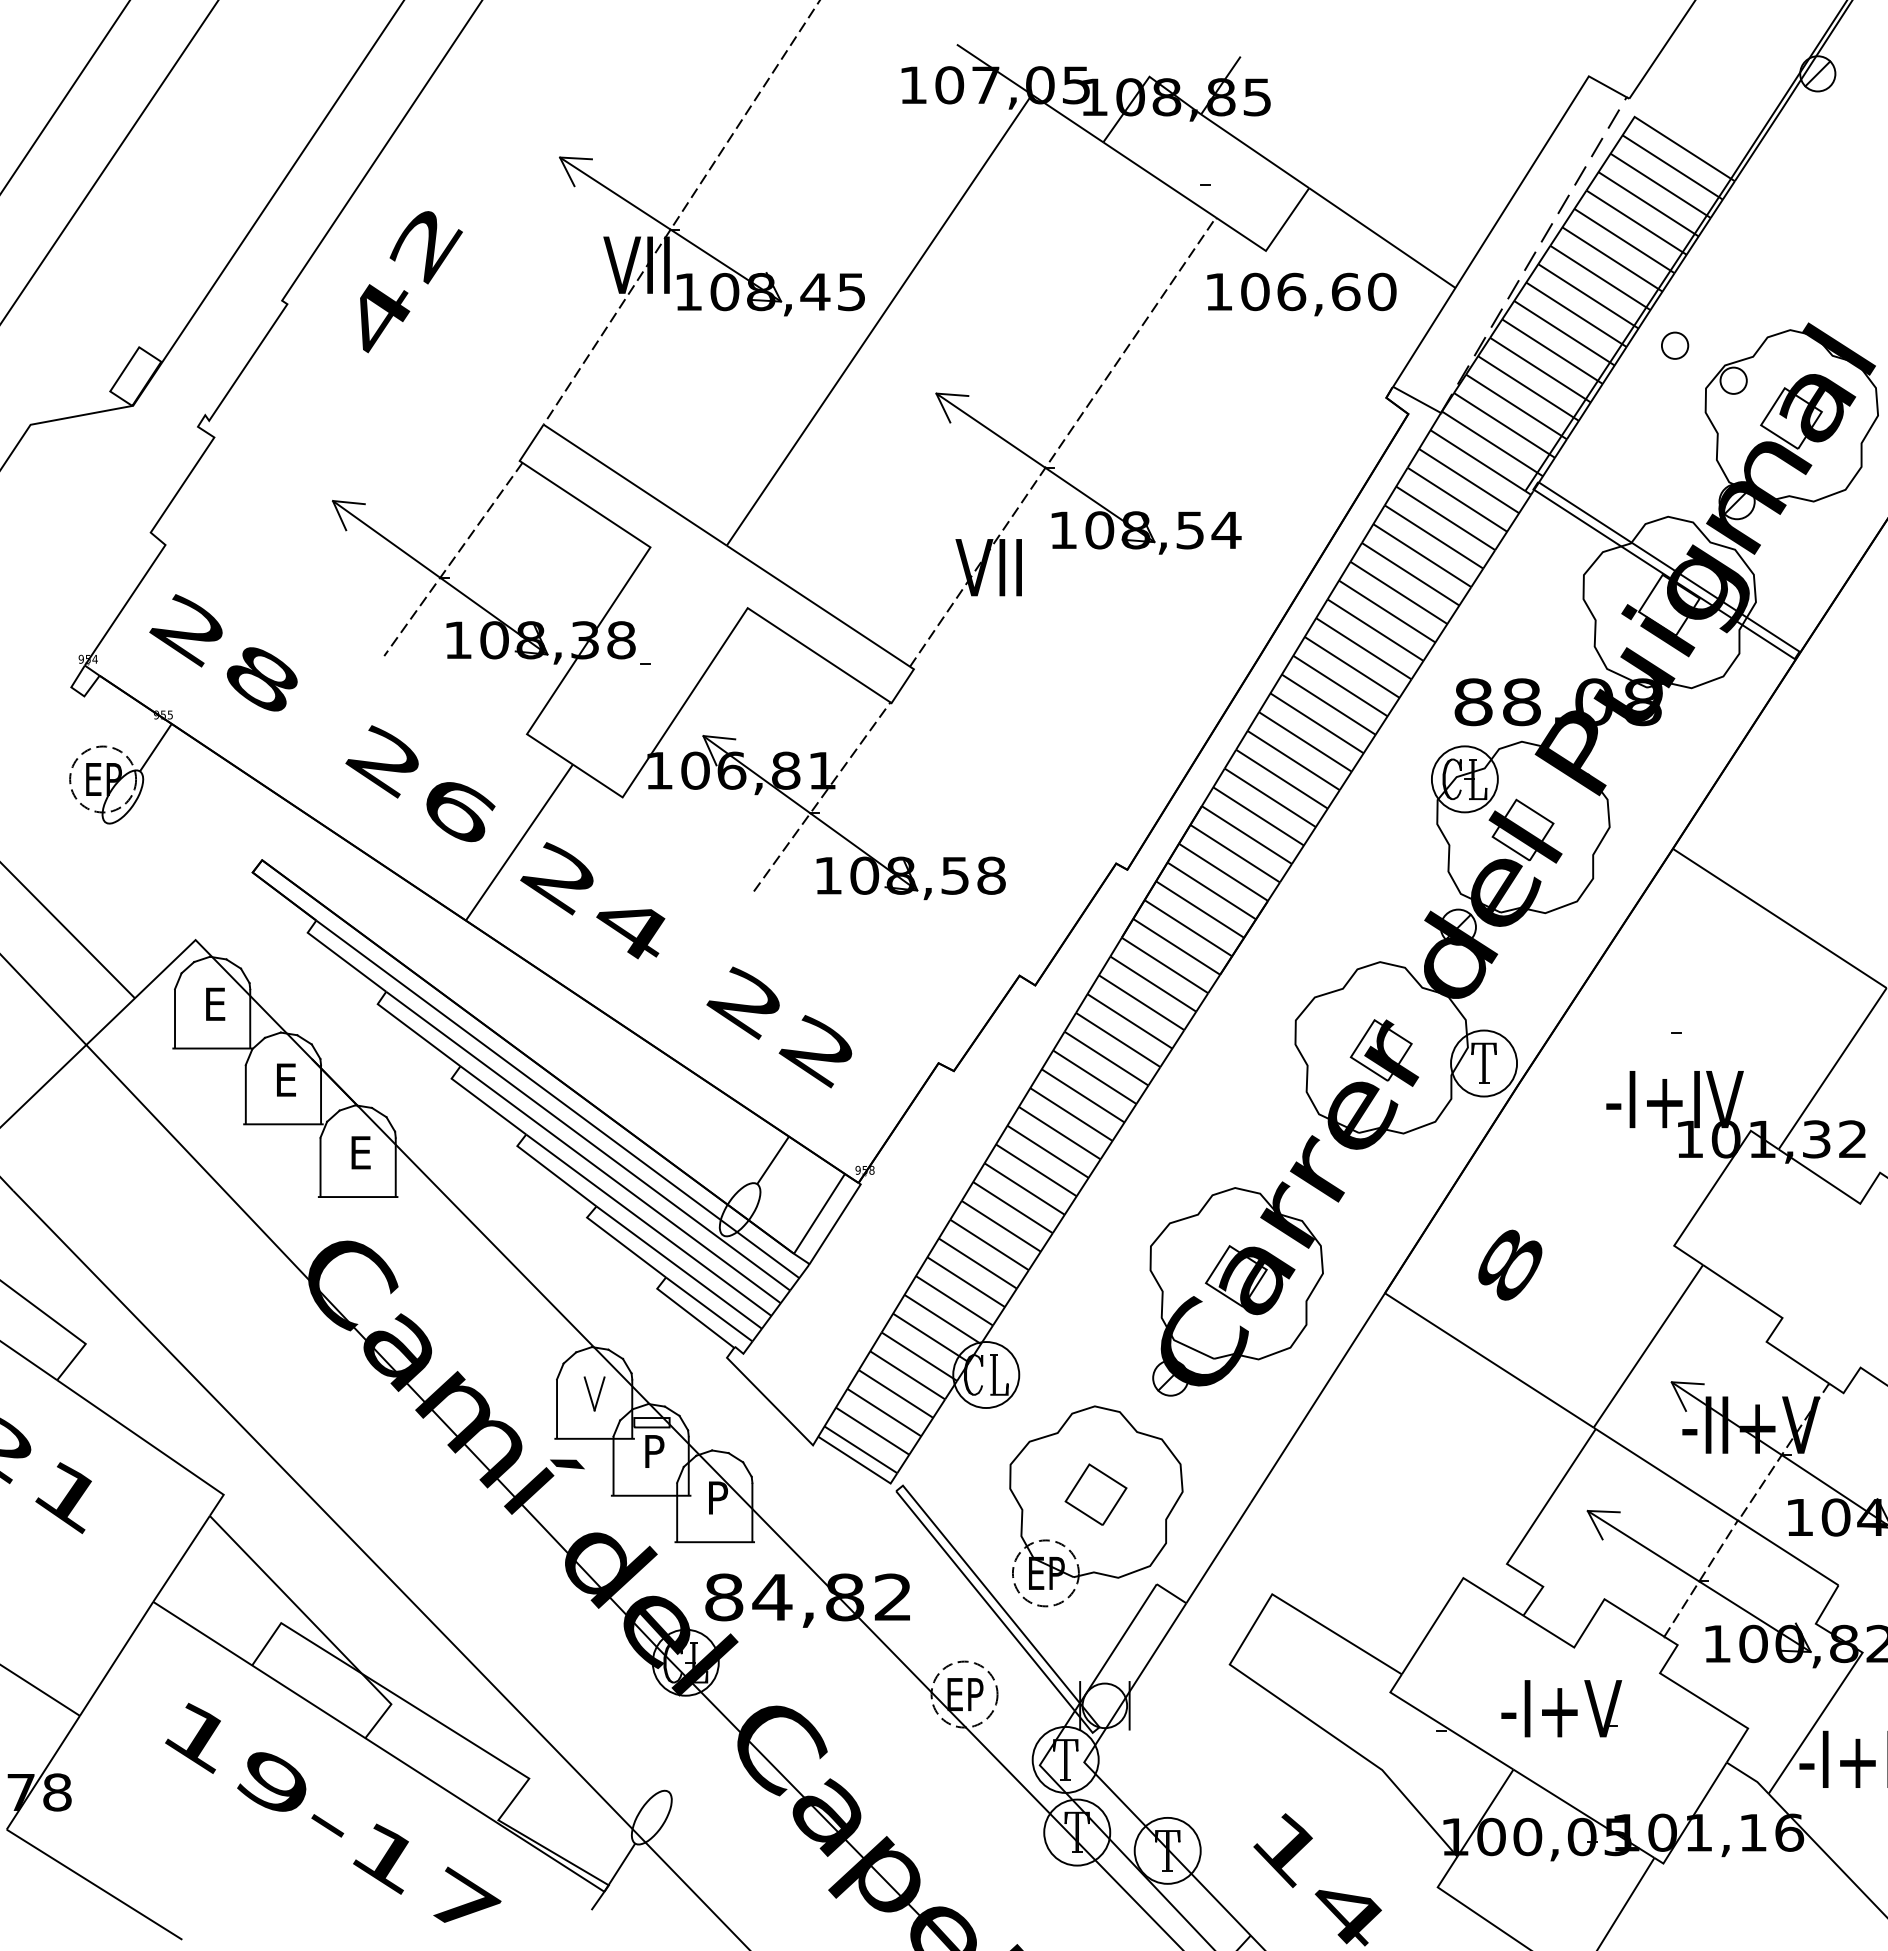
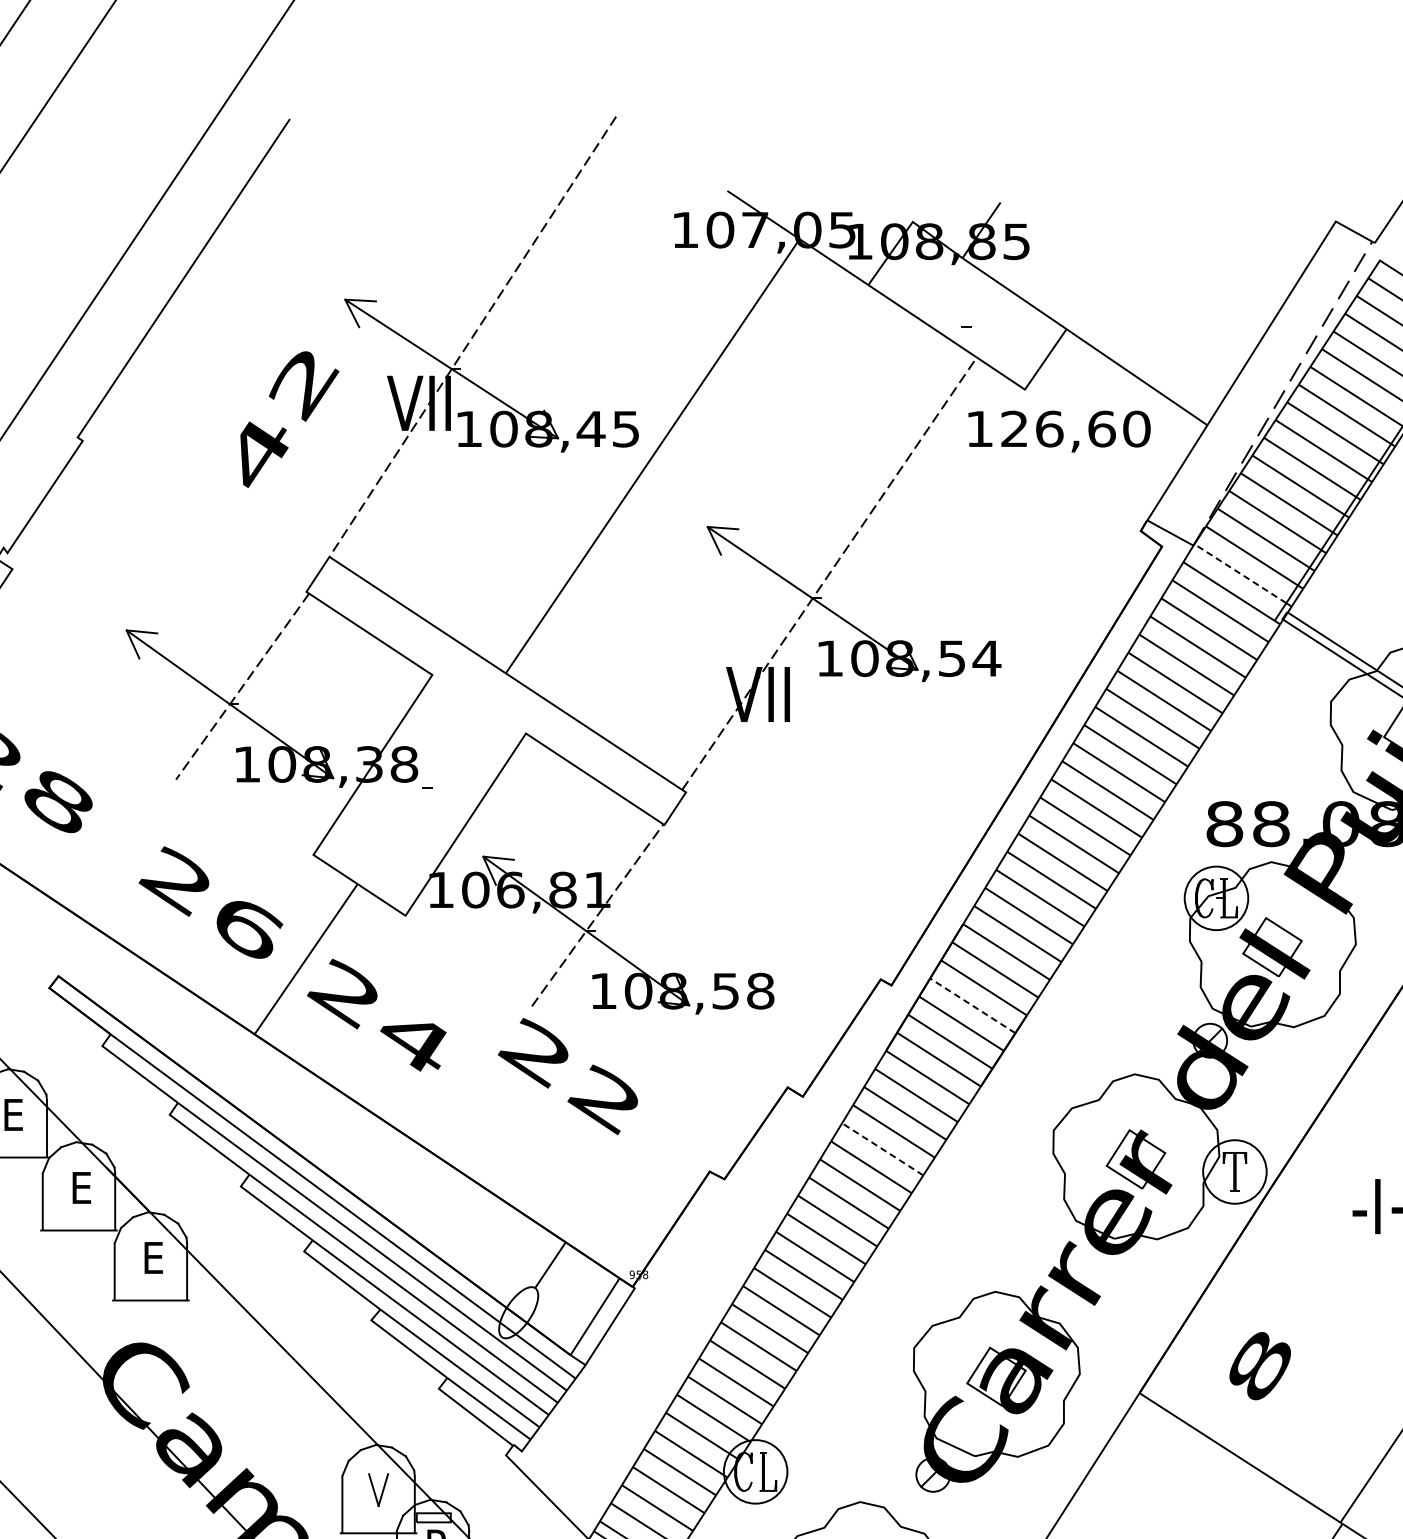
text: (411, 282) -> (289, 420), moved
text: (1255, 291) -> (1014, 428), 106,60 -> 126,60
line: (1489, 442) -> (1240, 574), solid -> dashed
line: (1211, 890) -> (972, 1005), solid -> dashed
text: (779, 1027) -> (568, 1076), moved
line: (1117, 1039) -> (882, 1148), solid -> dashed

